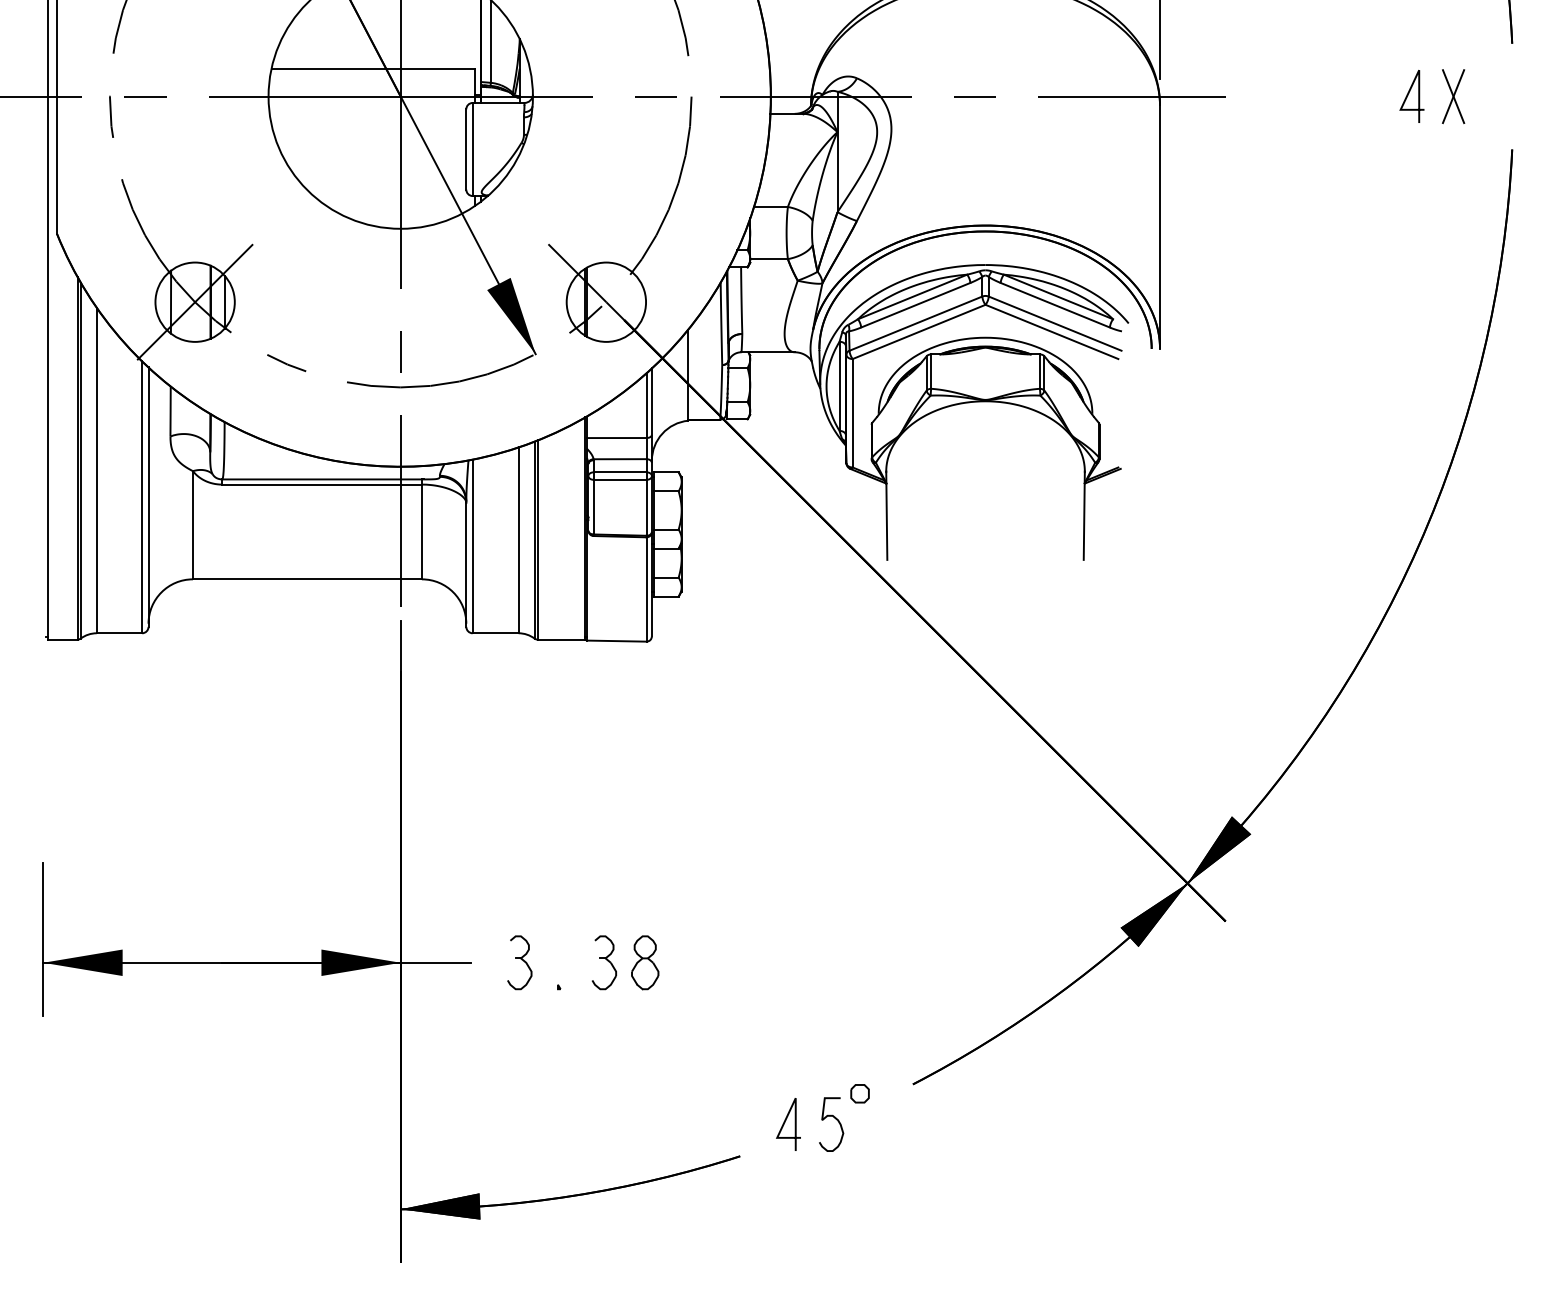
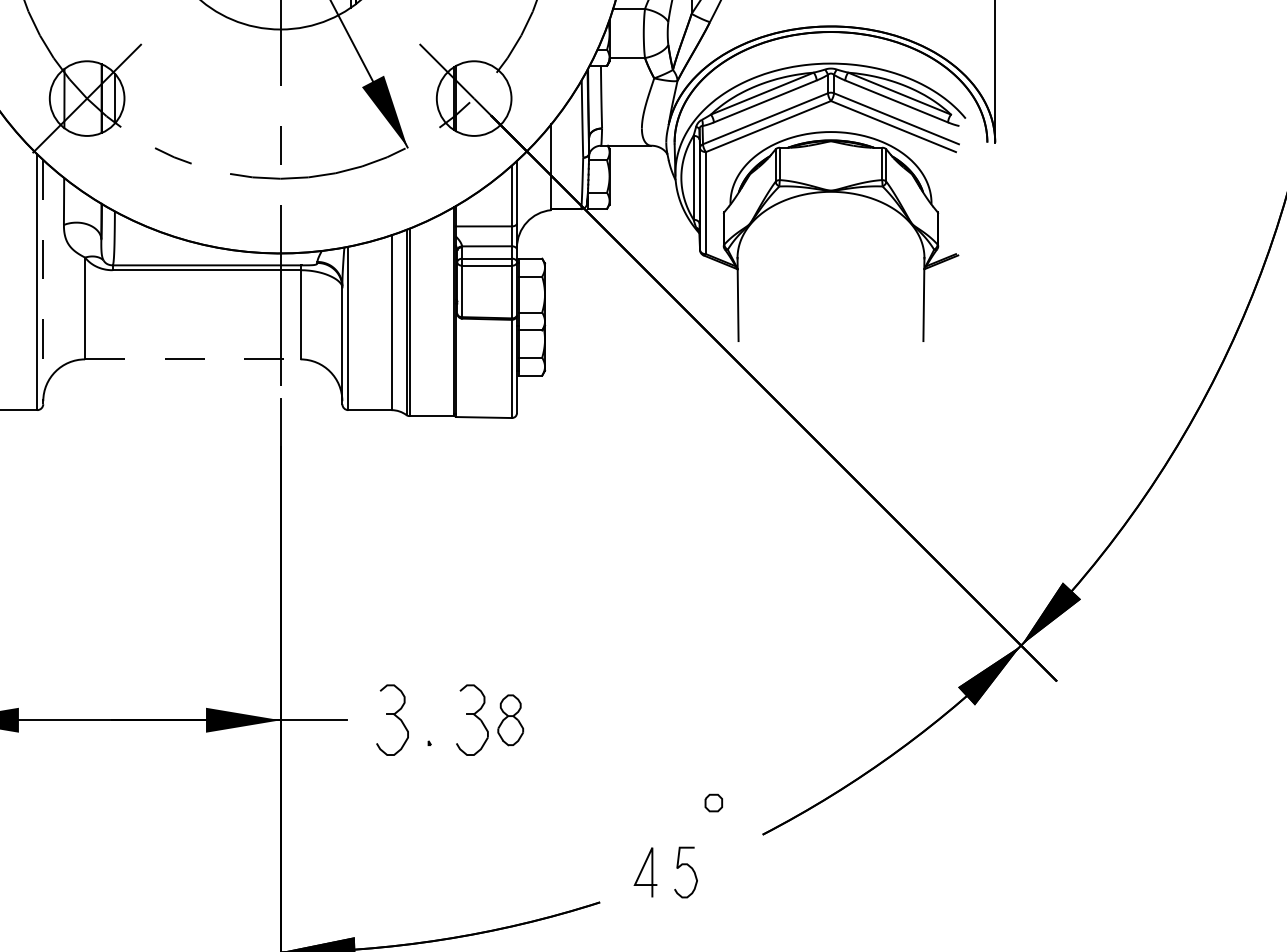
line: (148, 497) -> (43, 282), solid -> dashed
line: (307, 579) -> (192, 359), solid -> dashed
part: (519, 962) -> (392, 719), size x1.4
part: (603, 962) -> (471, 719), size x1.4
part: (859, 1093) -> (713, 802), moved

